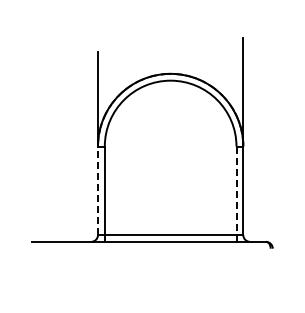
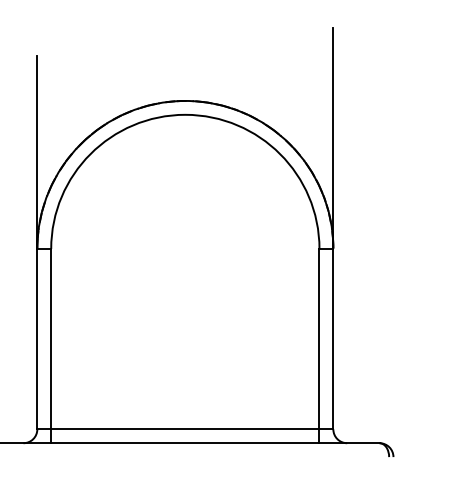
line: (98, 190) -> (38, 338), dashed -> solid
line: (236, 191) -> (319, 340), dashed -> solid

